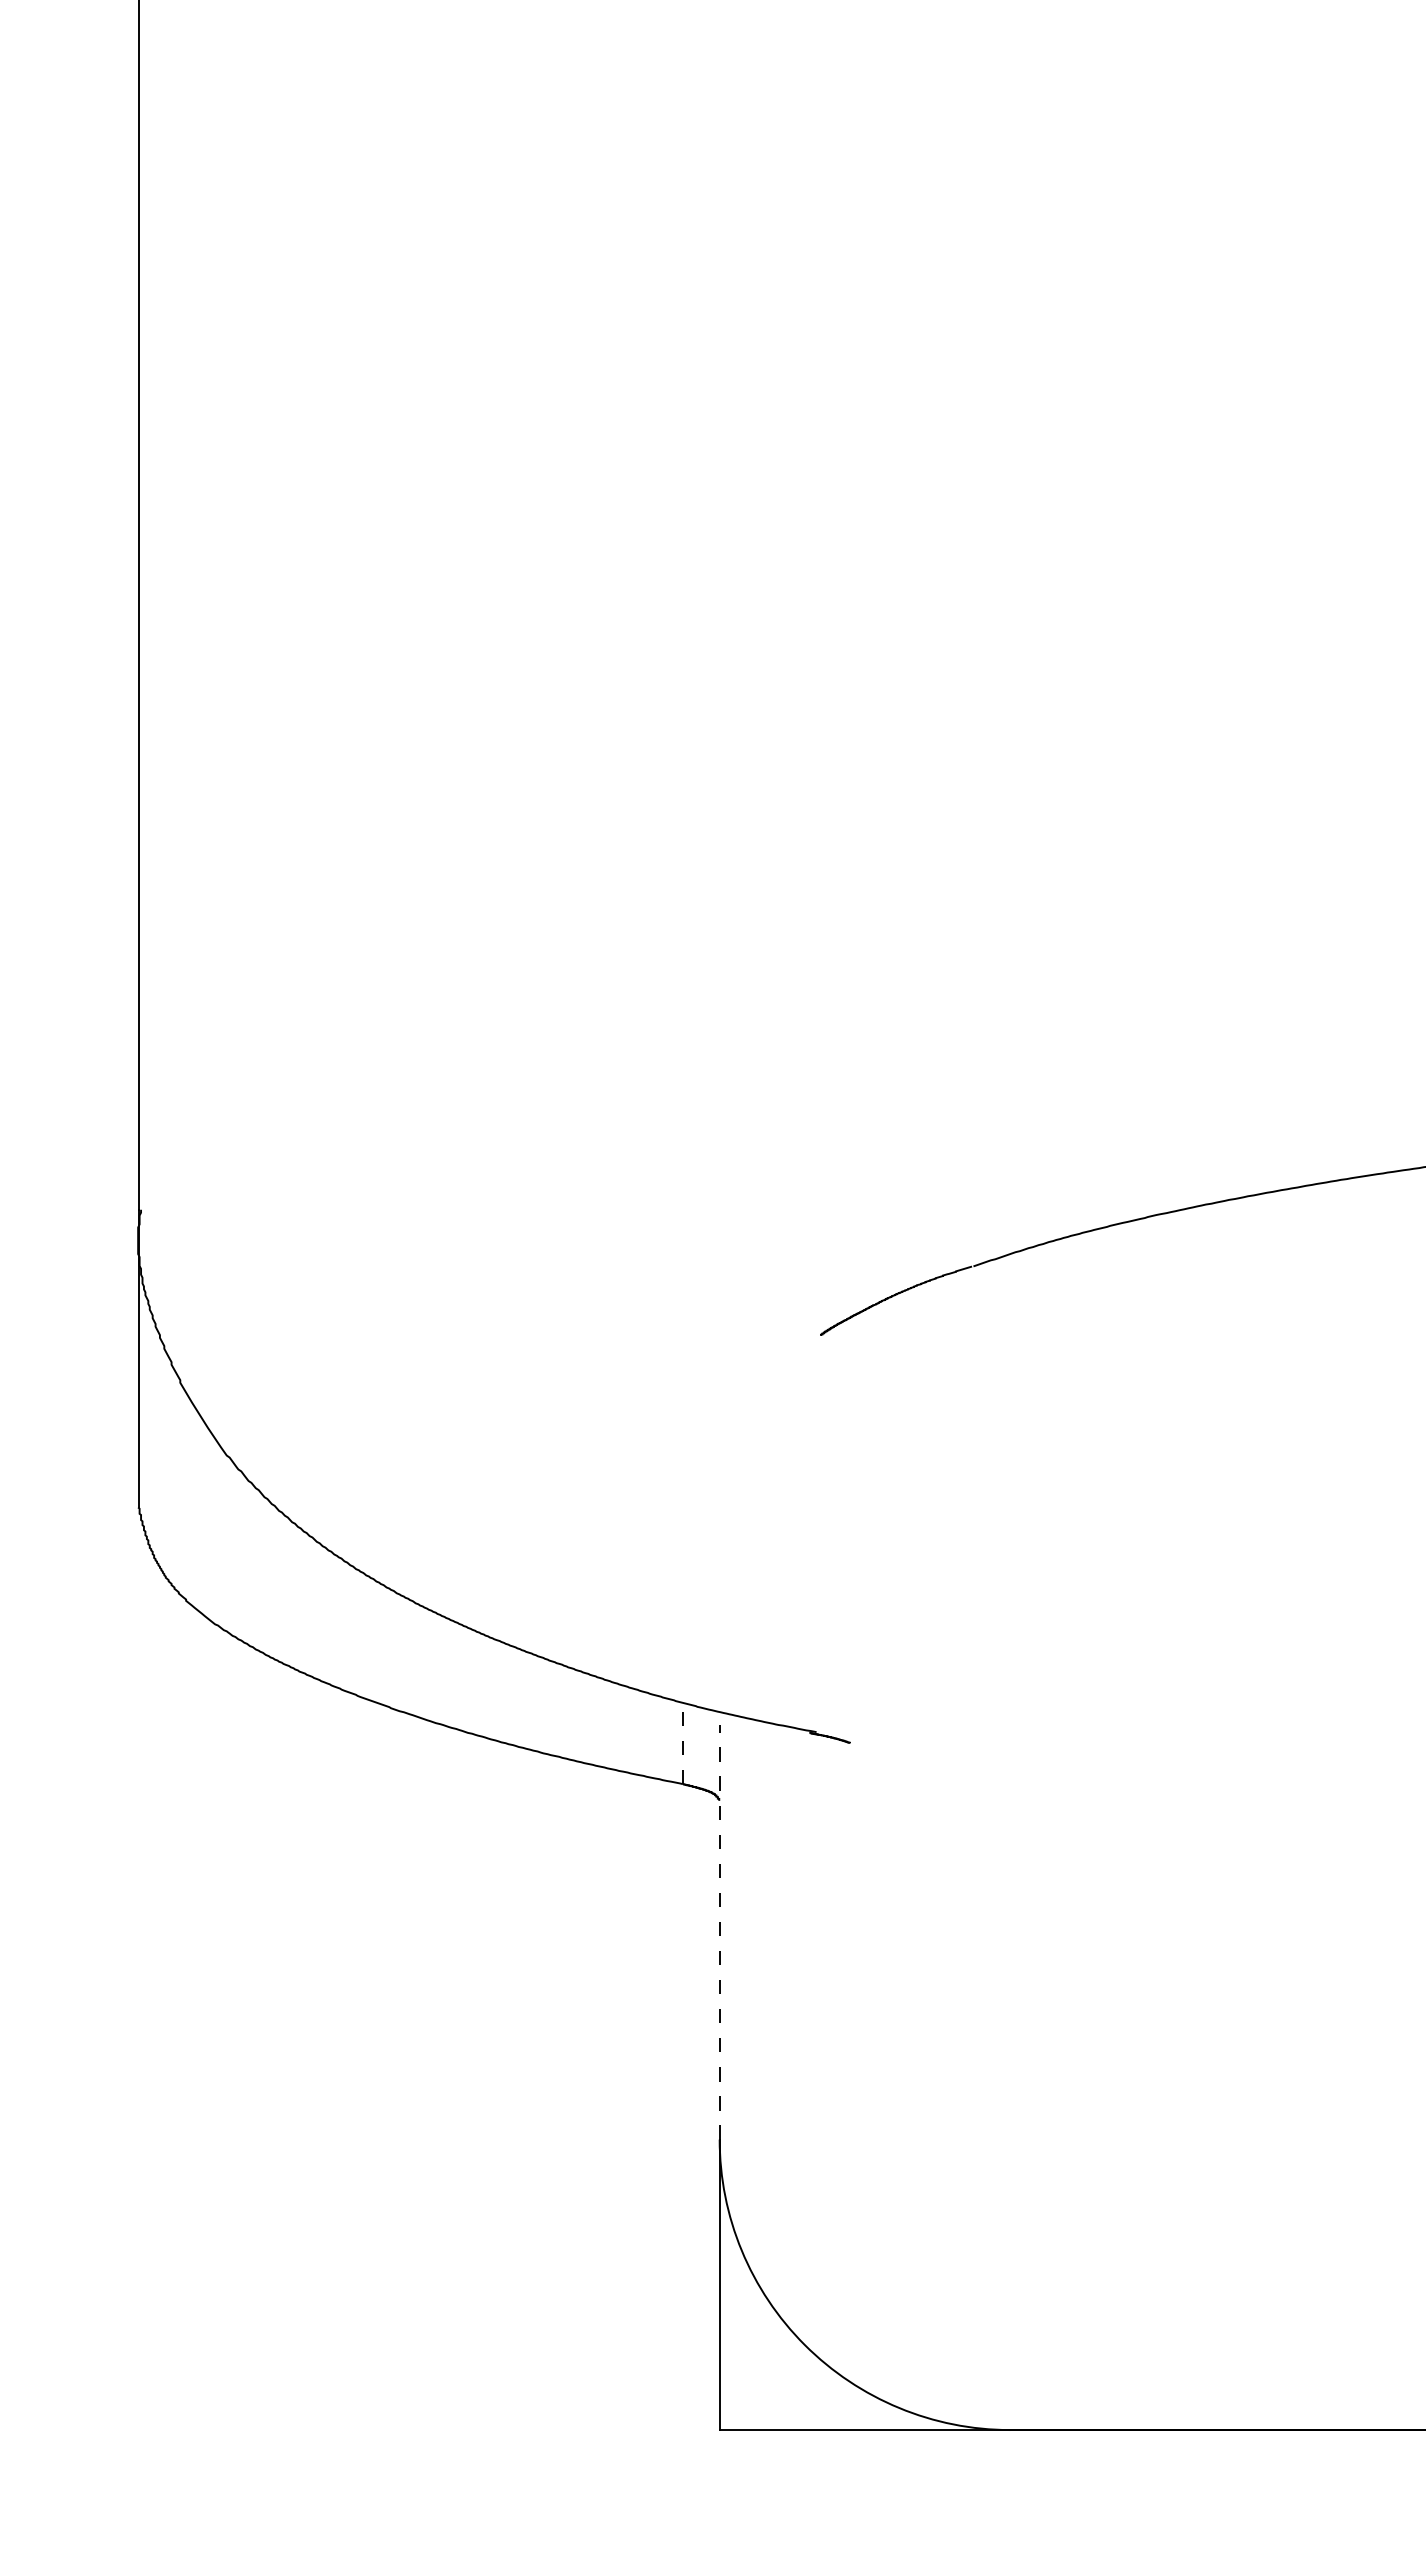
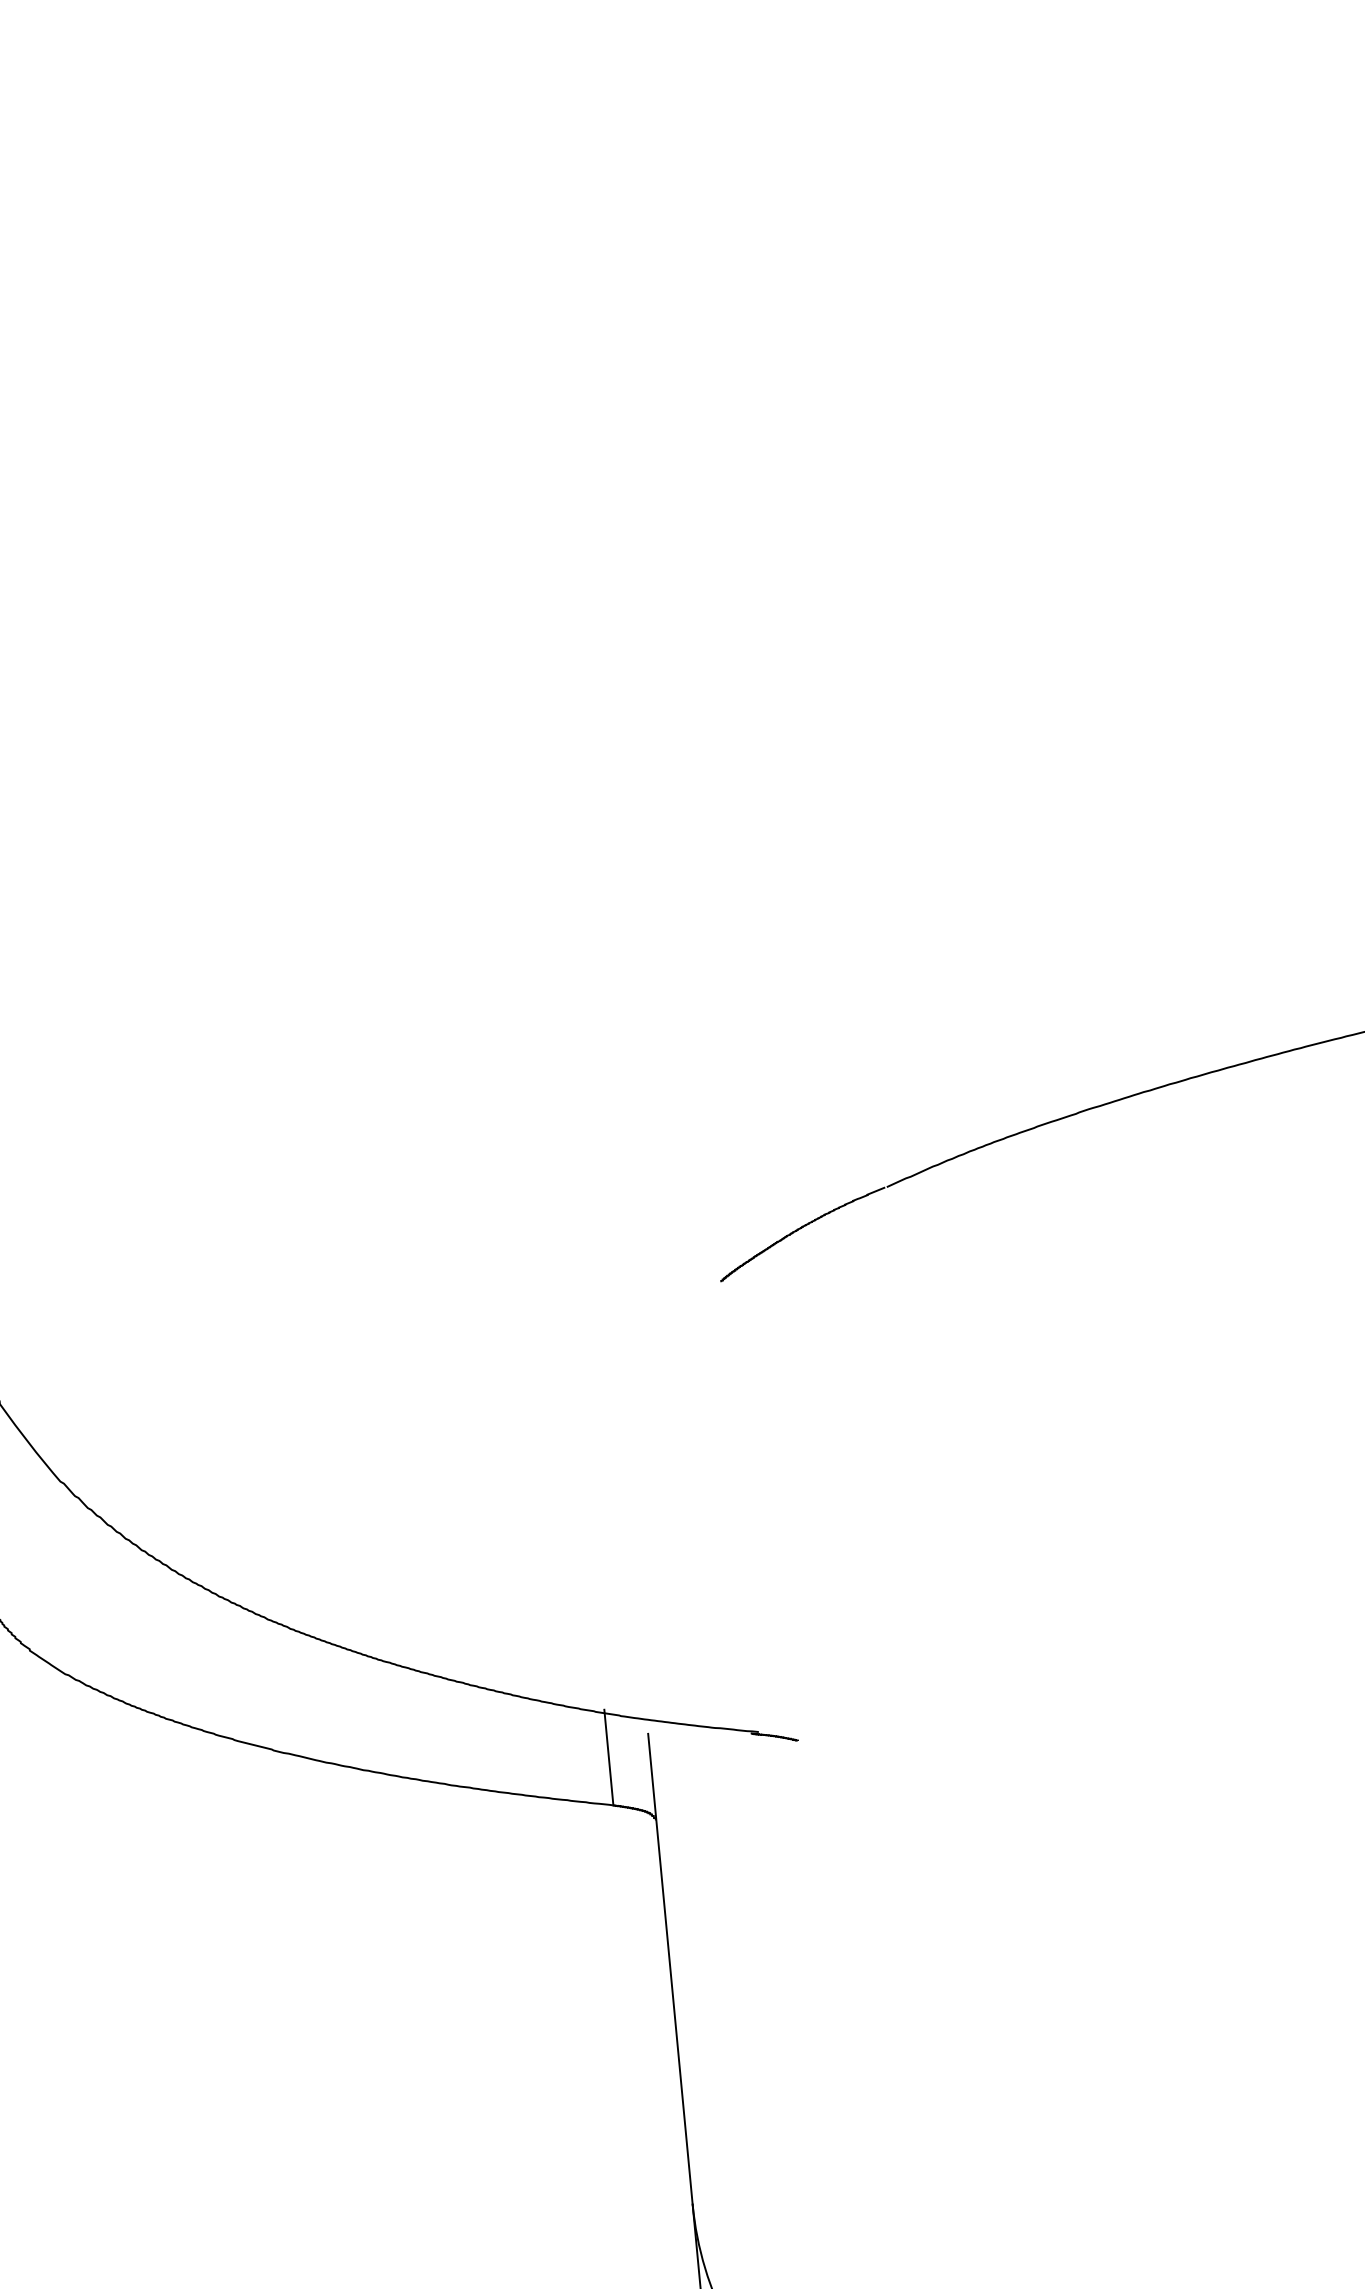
line: (683, 1741) -> (608, 1756), dashed -> solid
line: (719, 1932) -> (670, 1969), dashed -> solid

